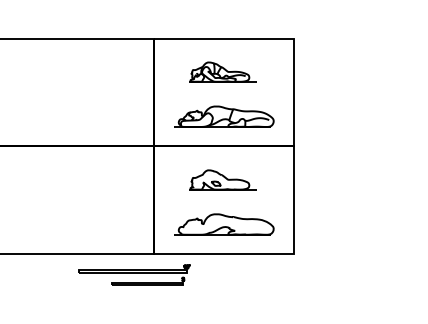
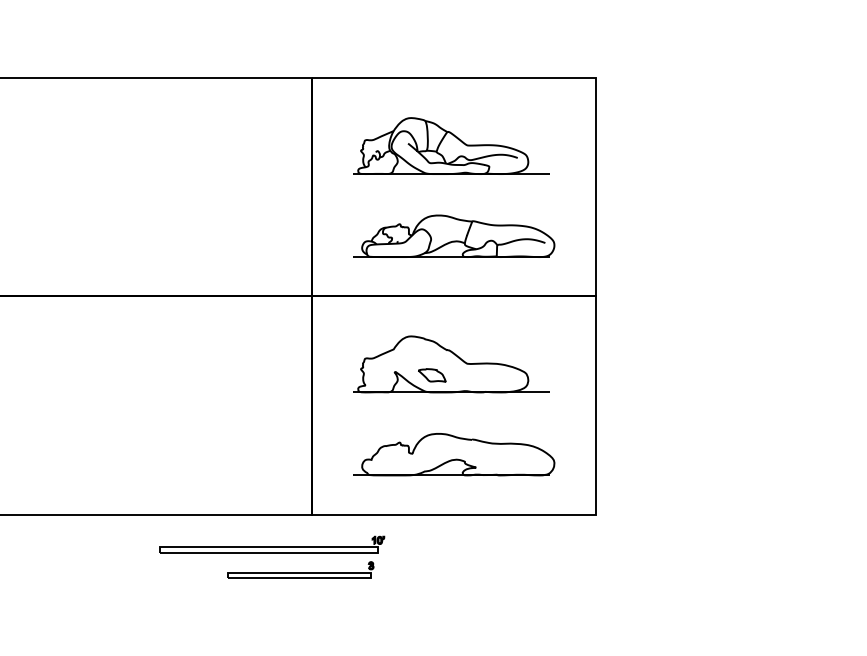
part: (222, 71) -> (450, 144), size x1.43
part: (222, 179) -> (450, 363), size x1.43

